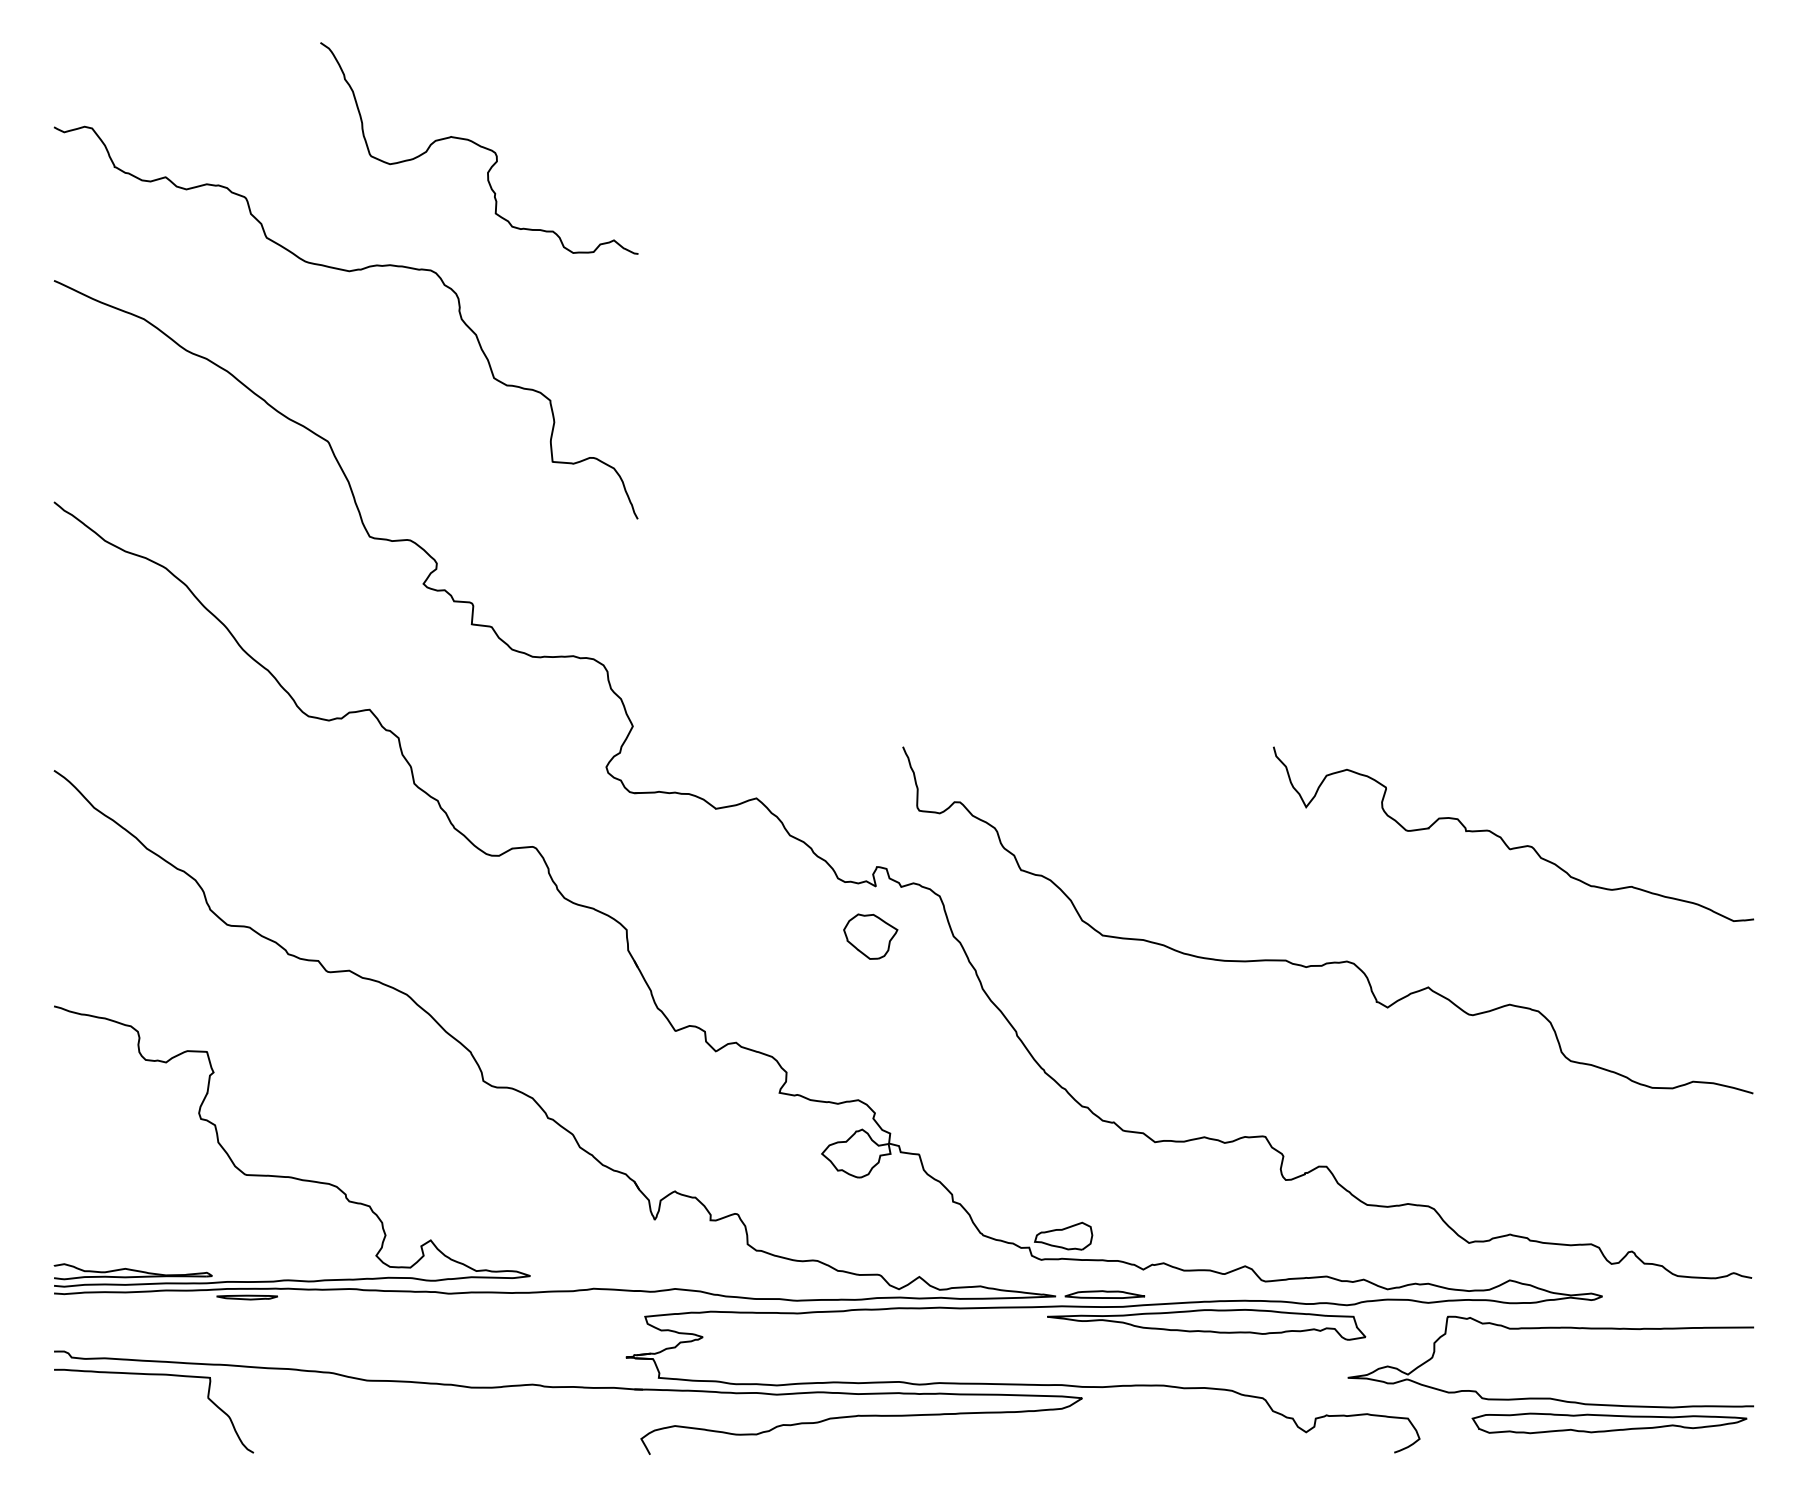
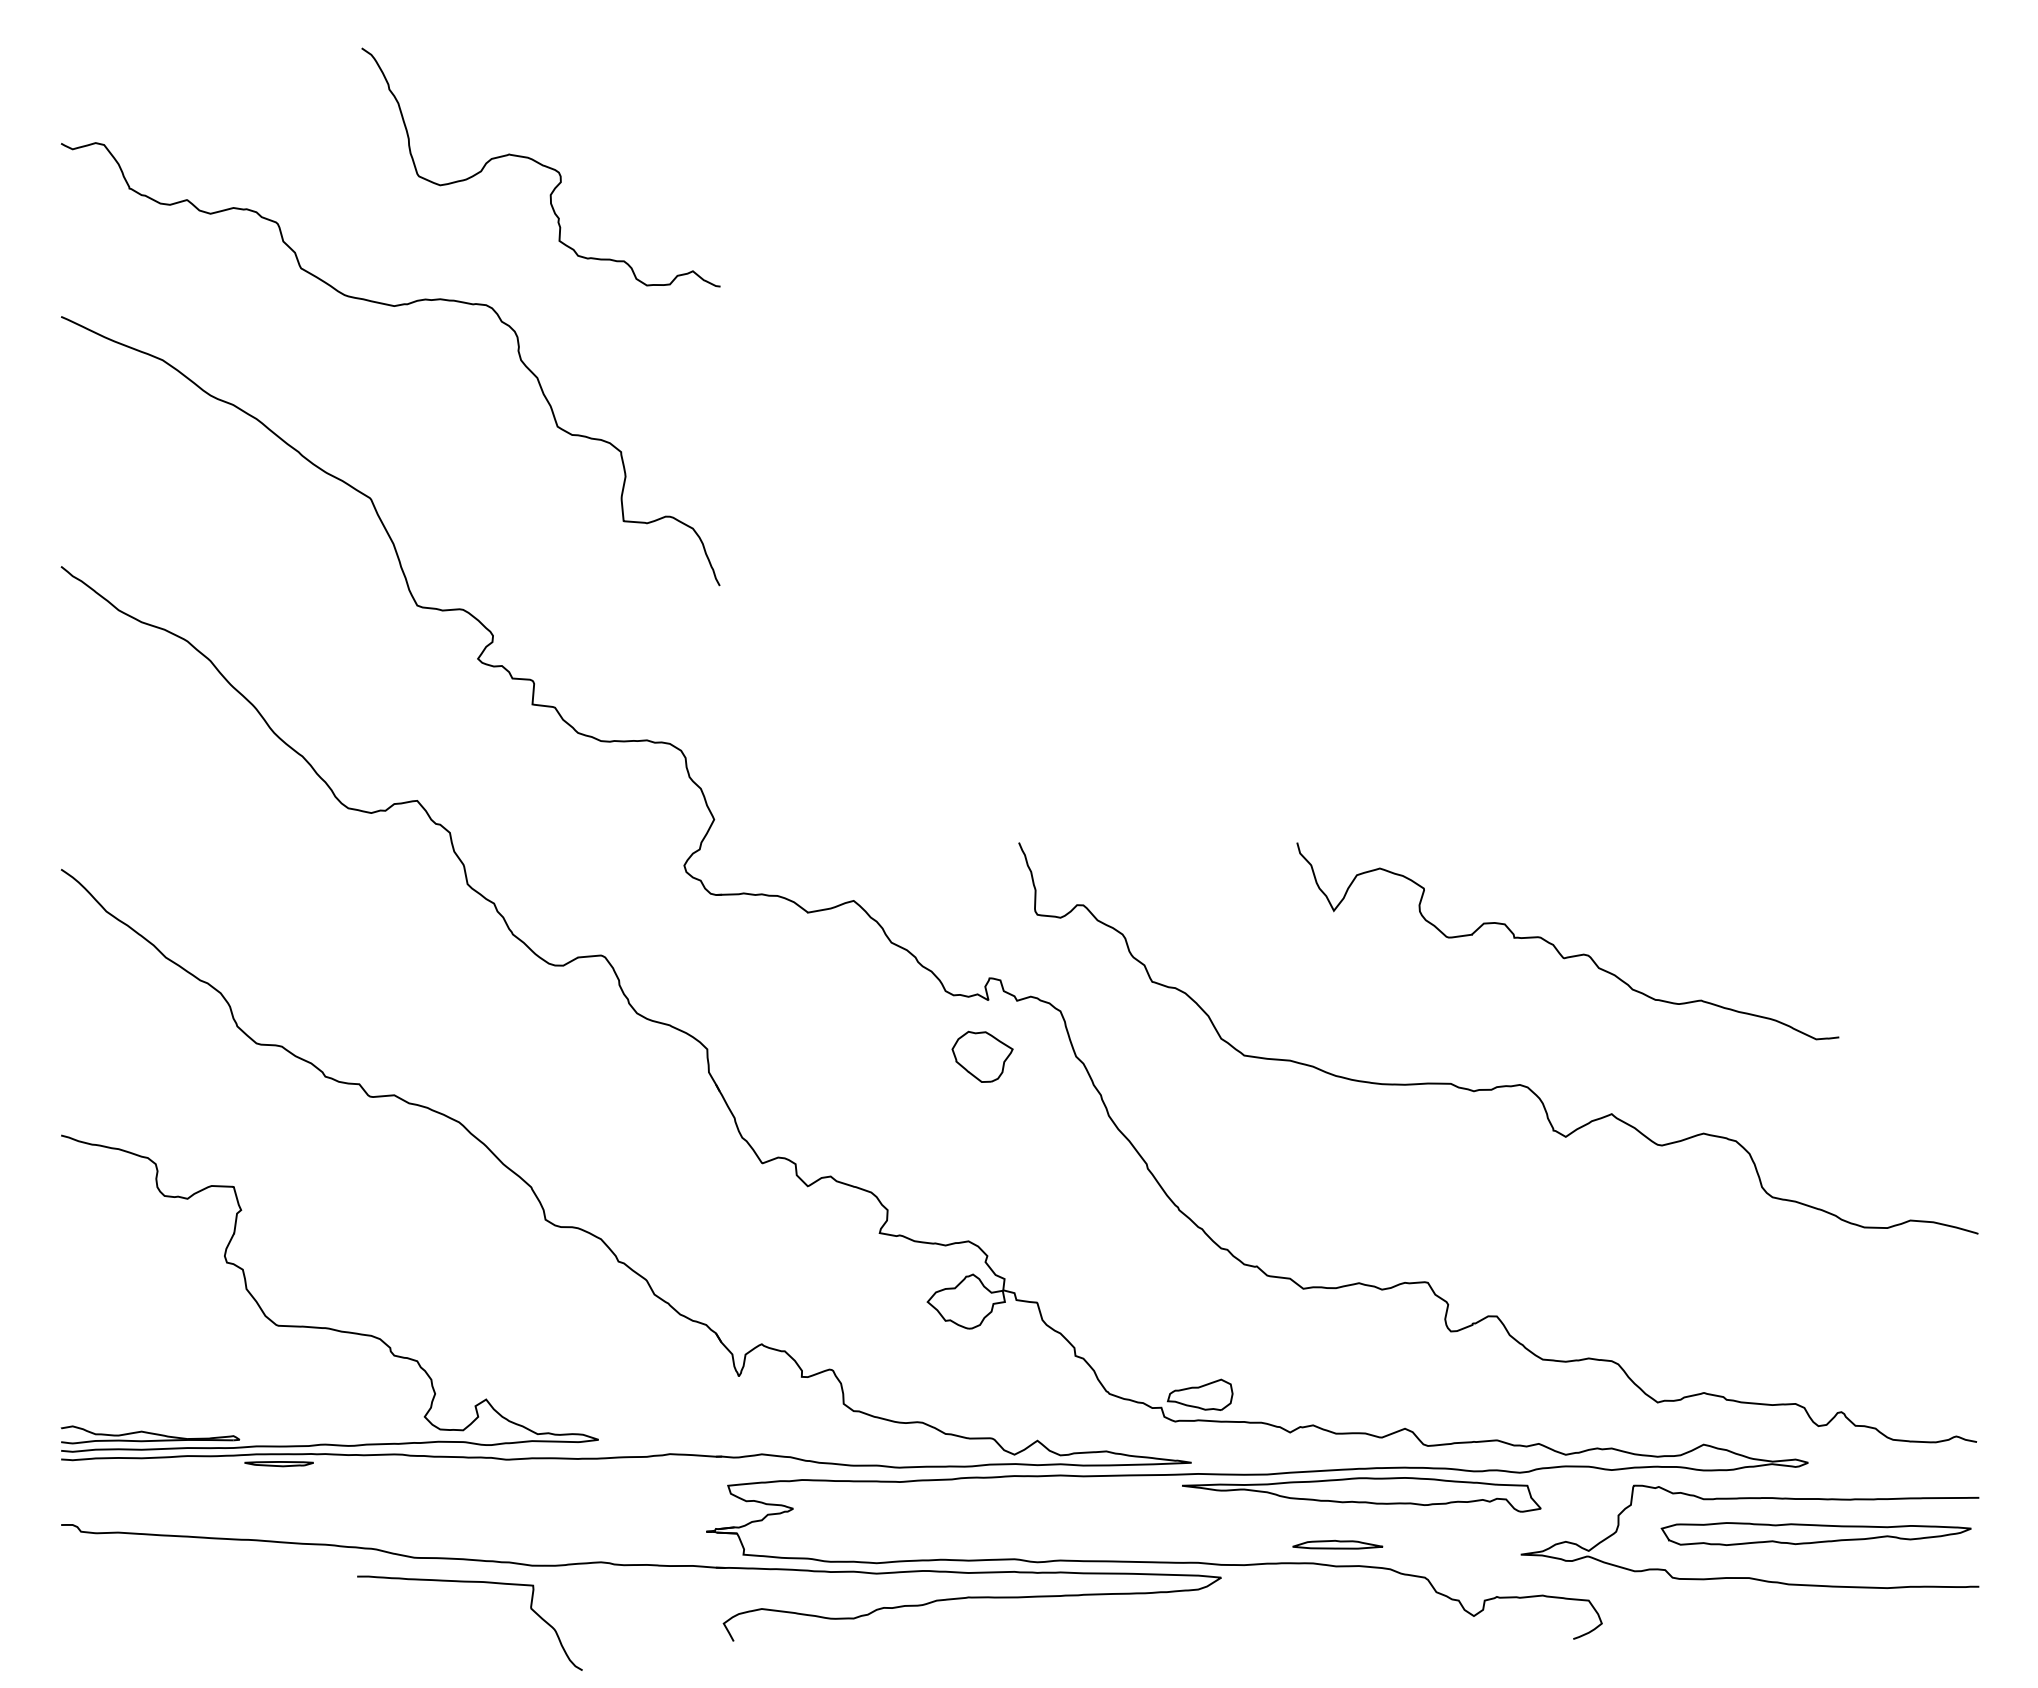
curve: (1504, 840) -> (1557, 948), moved
part: (1104, 1294) -> (1337, 1544), moved
curve: (153, 1375) -> (469, 1582), moved
part: (1608, 1422) -> (1815, 1533), moved

